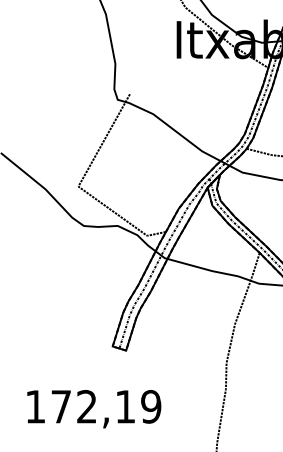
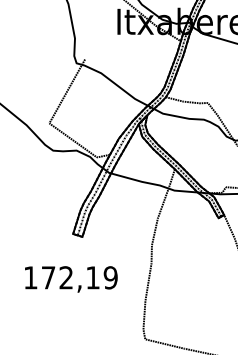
text: (94, 409) -> (71, 279), moved

